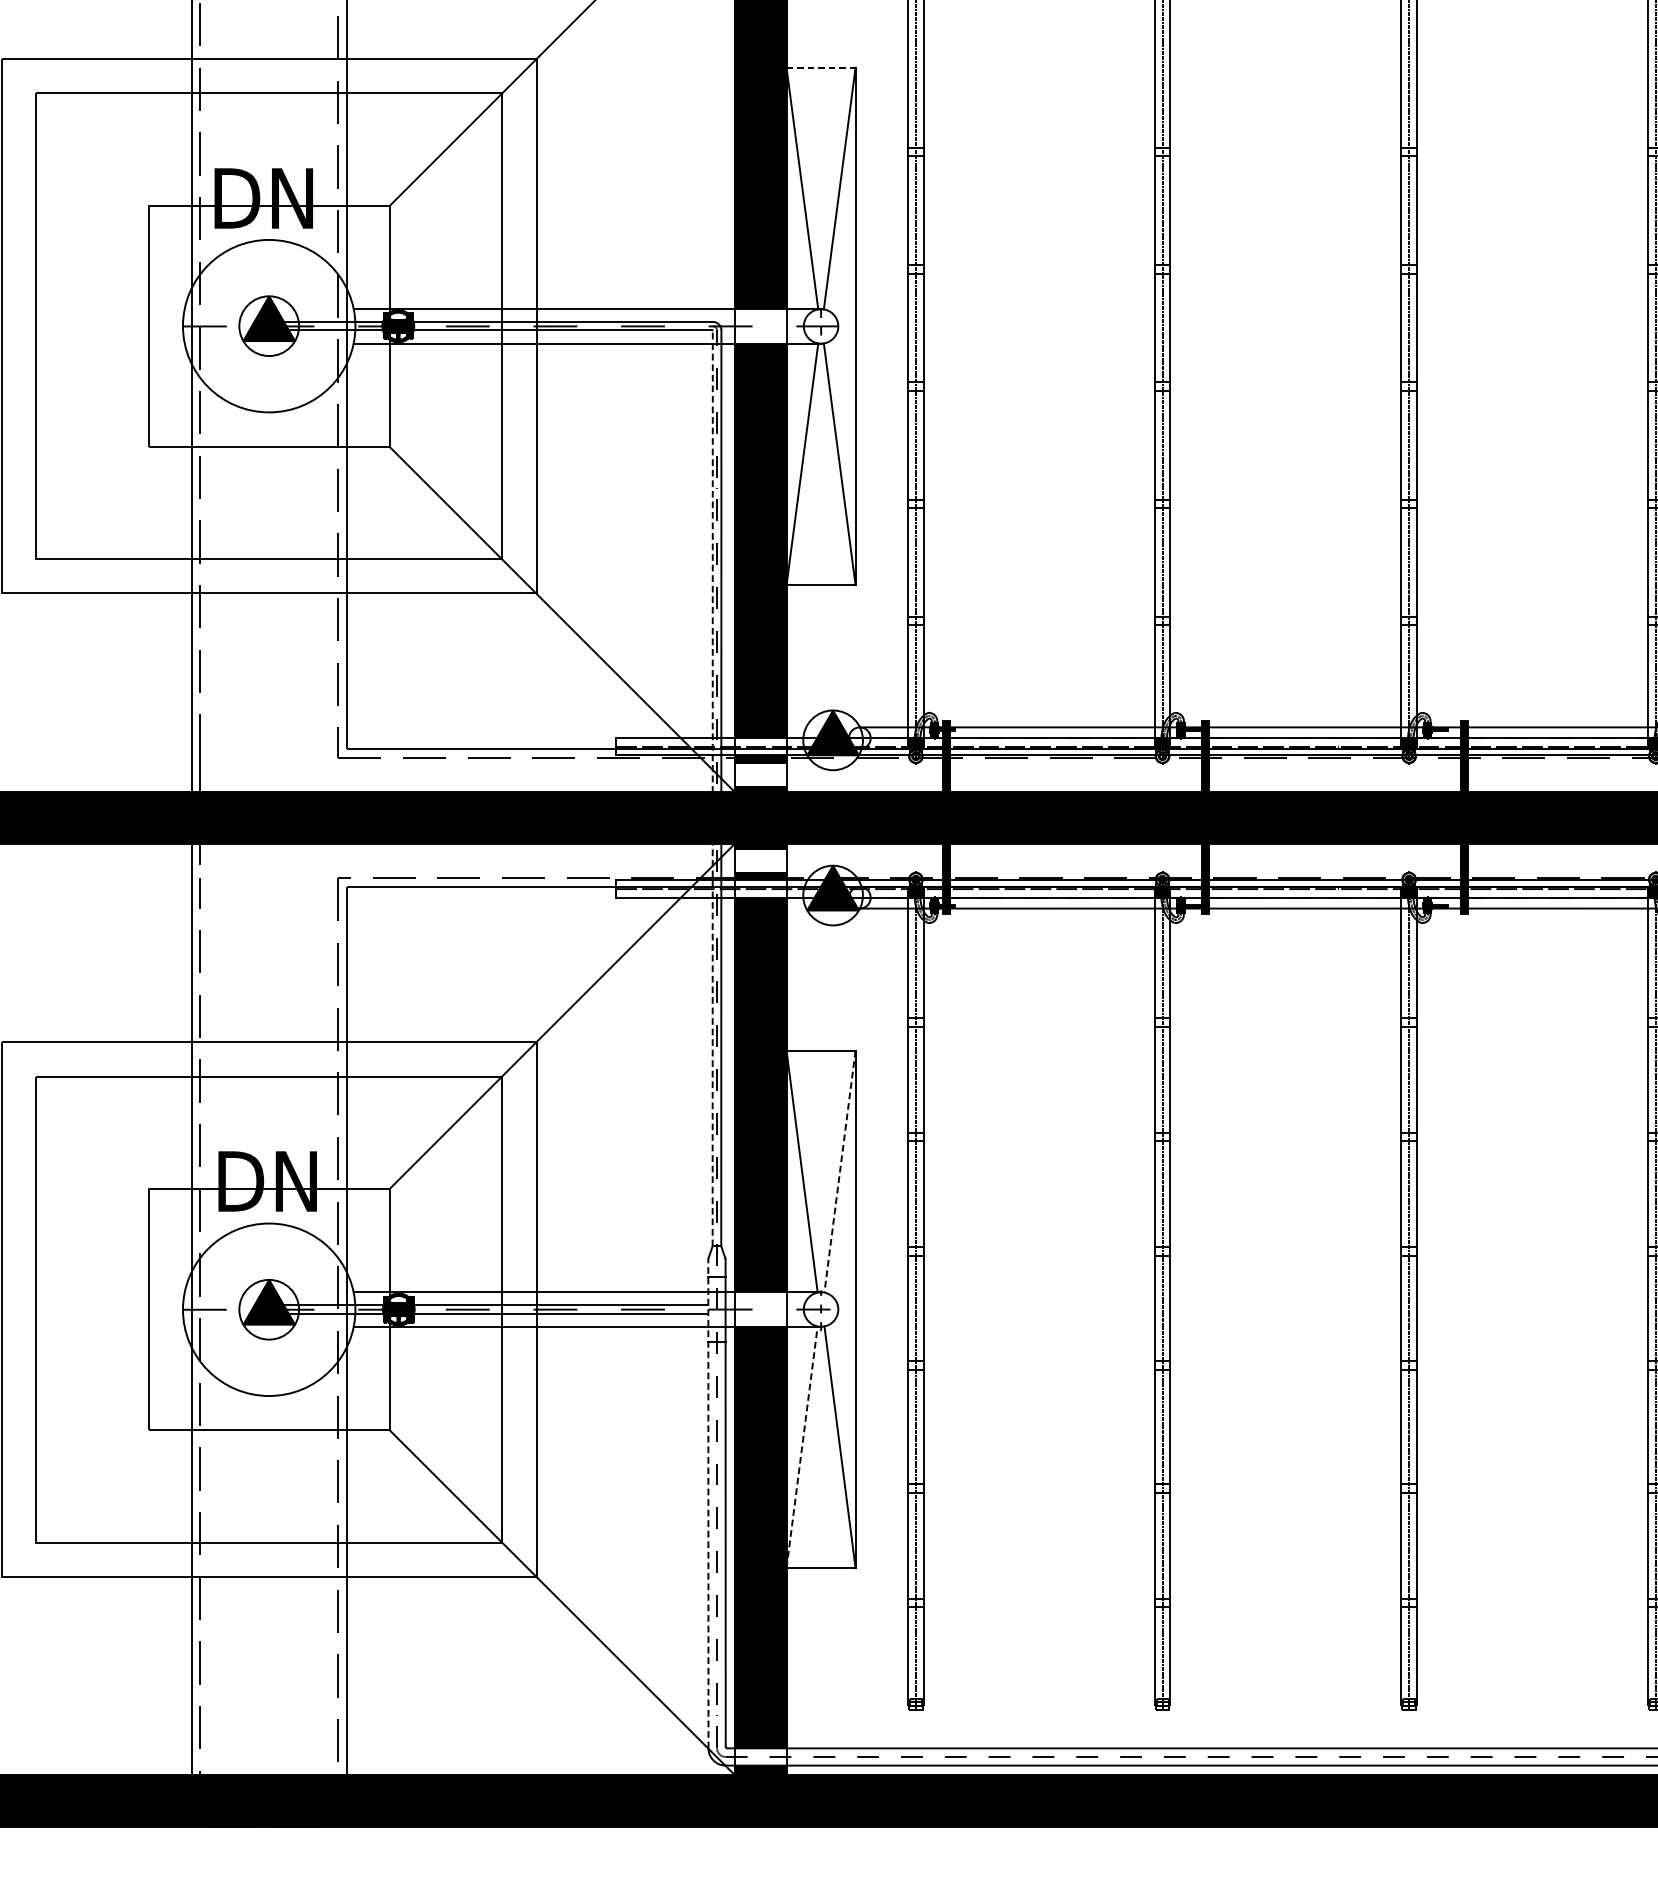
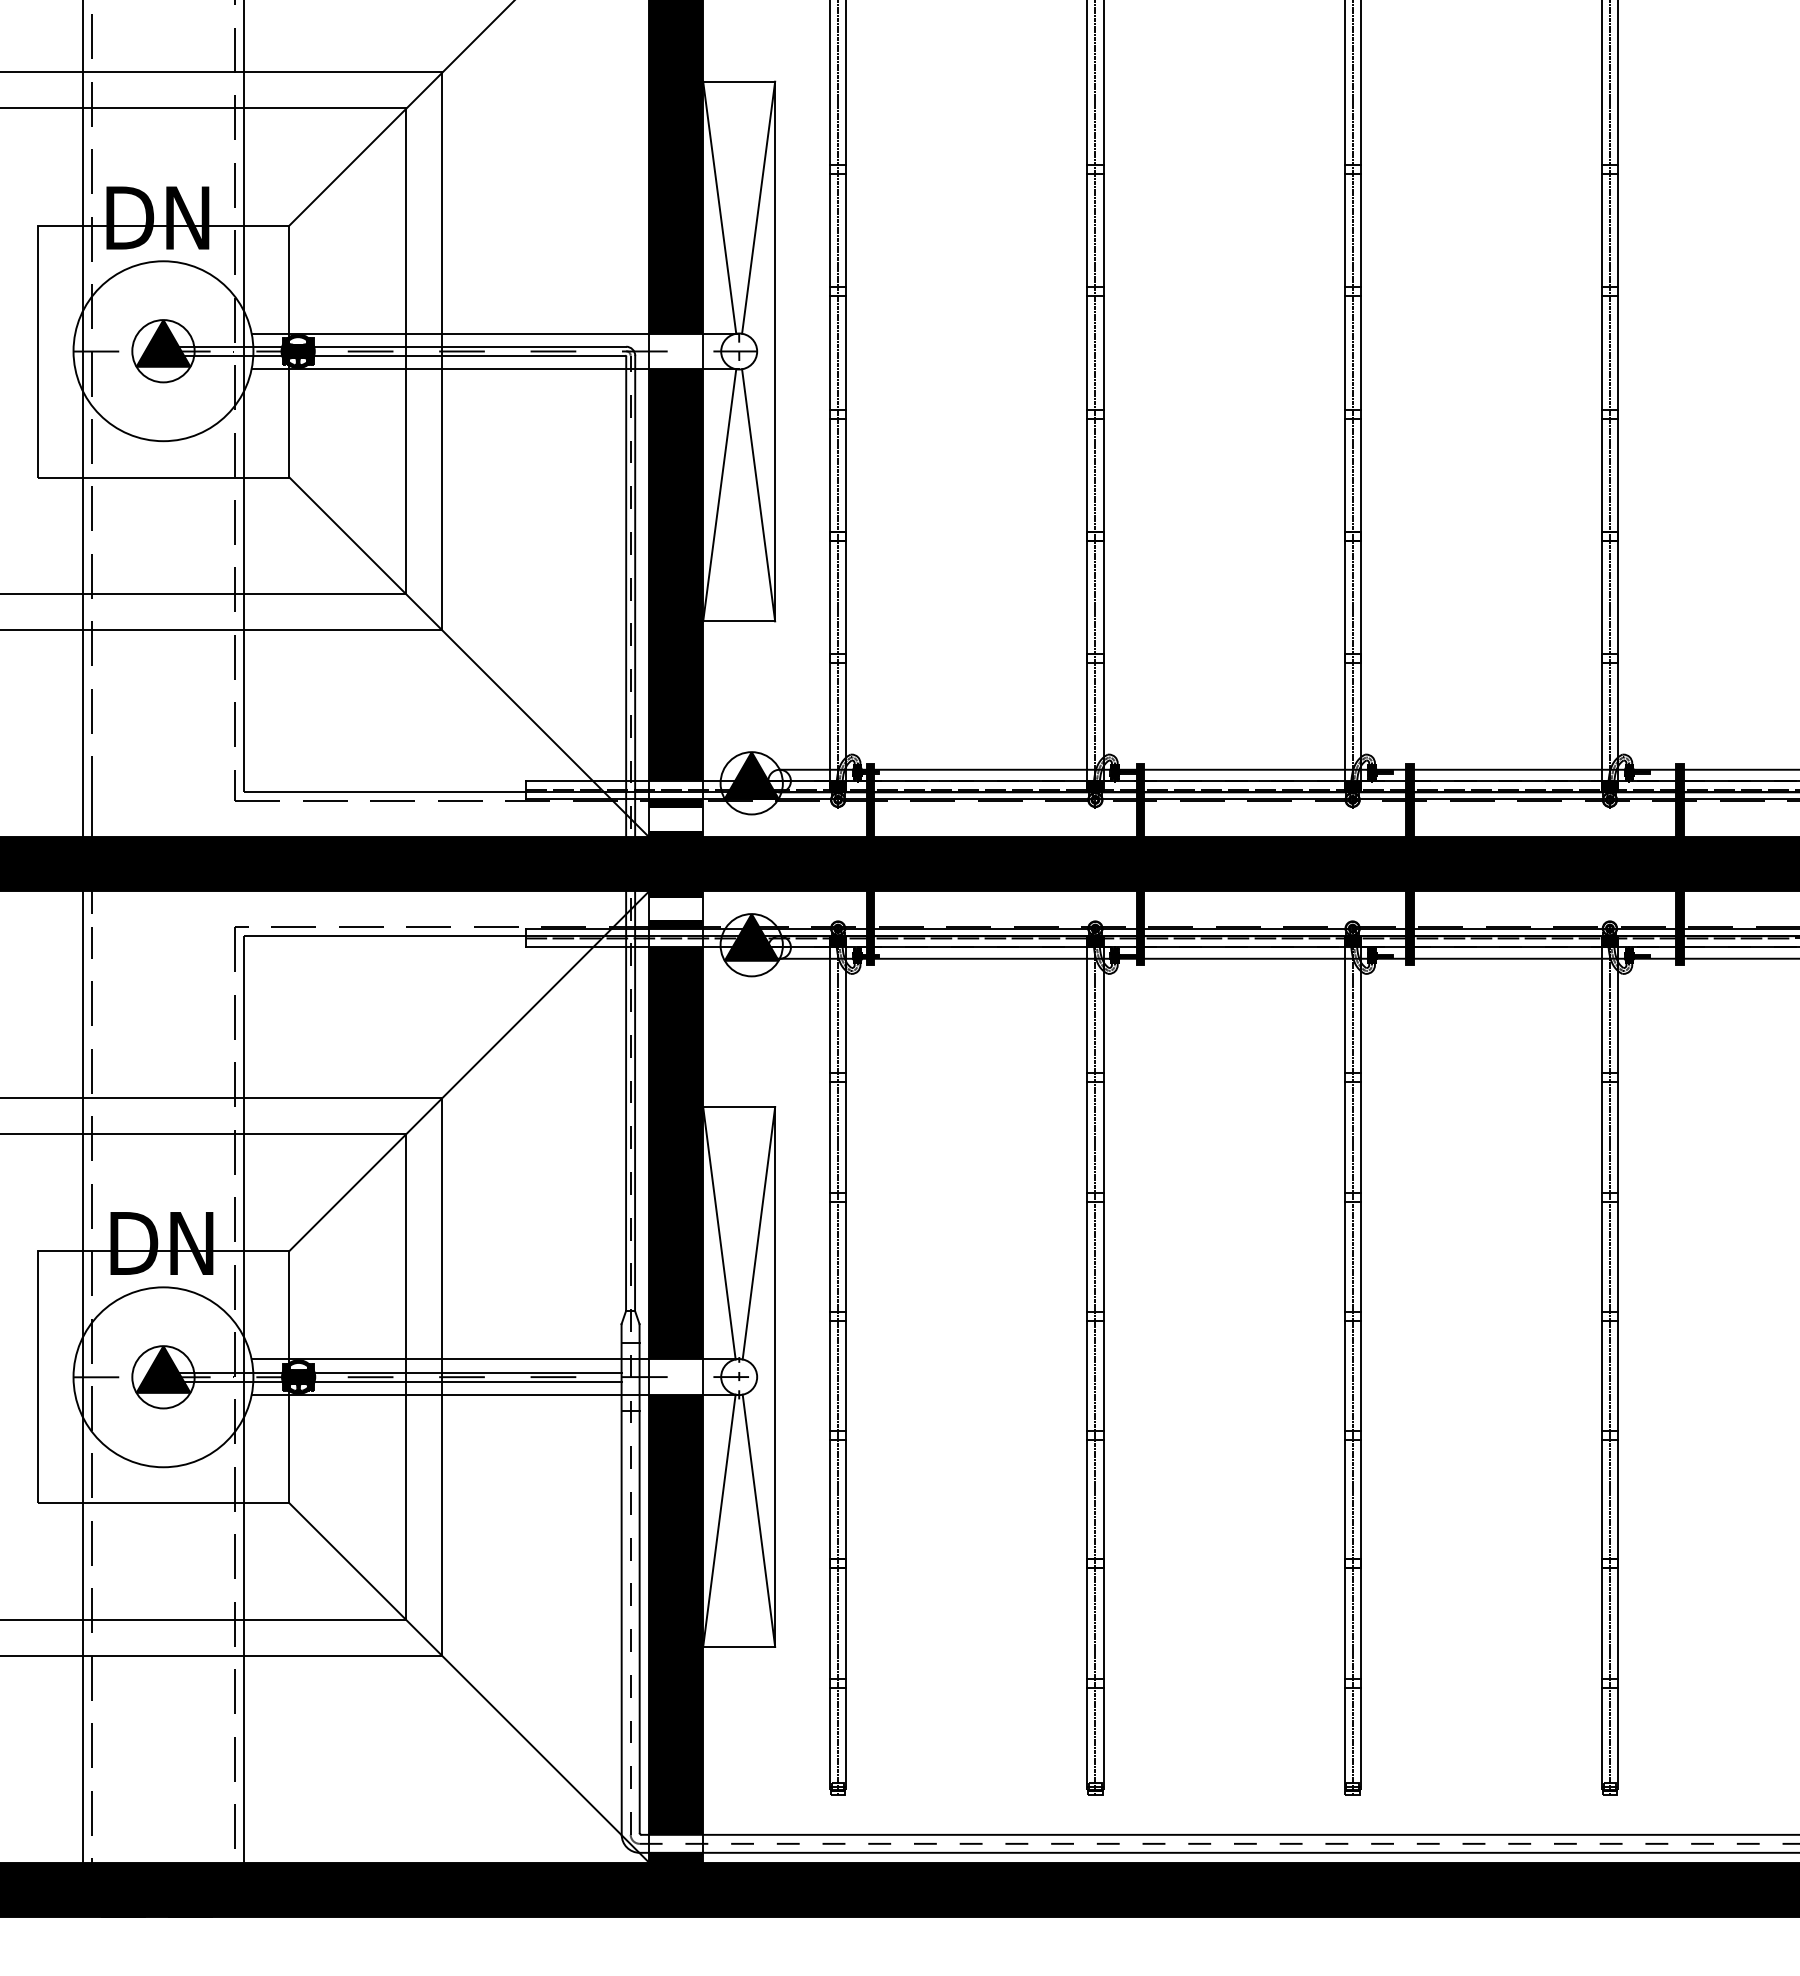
line: (821, 67) -> (739, 81), dashed -> solid
line: (713, 788) -> (626, 833), dashed -> solid
line: (839, 1171) -> (758, 1233), dashed -> solid
line: (802, 1447) -> (719, 1520), dashed -> solid
line: (708, 1503) -> (621, 1579), dashed -> solid

